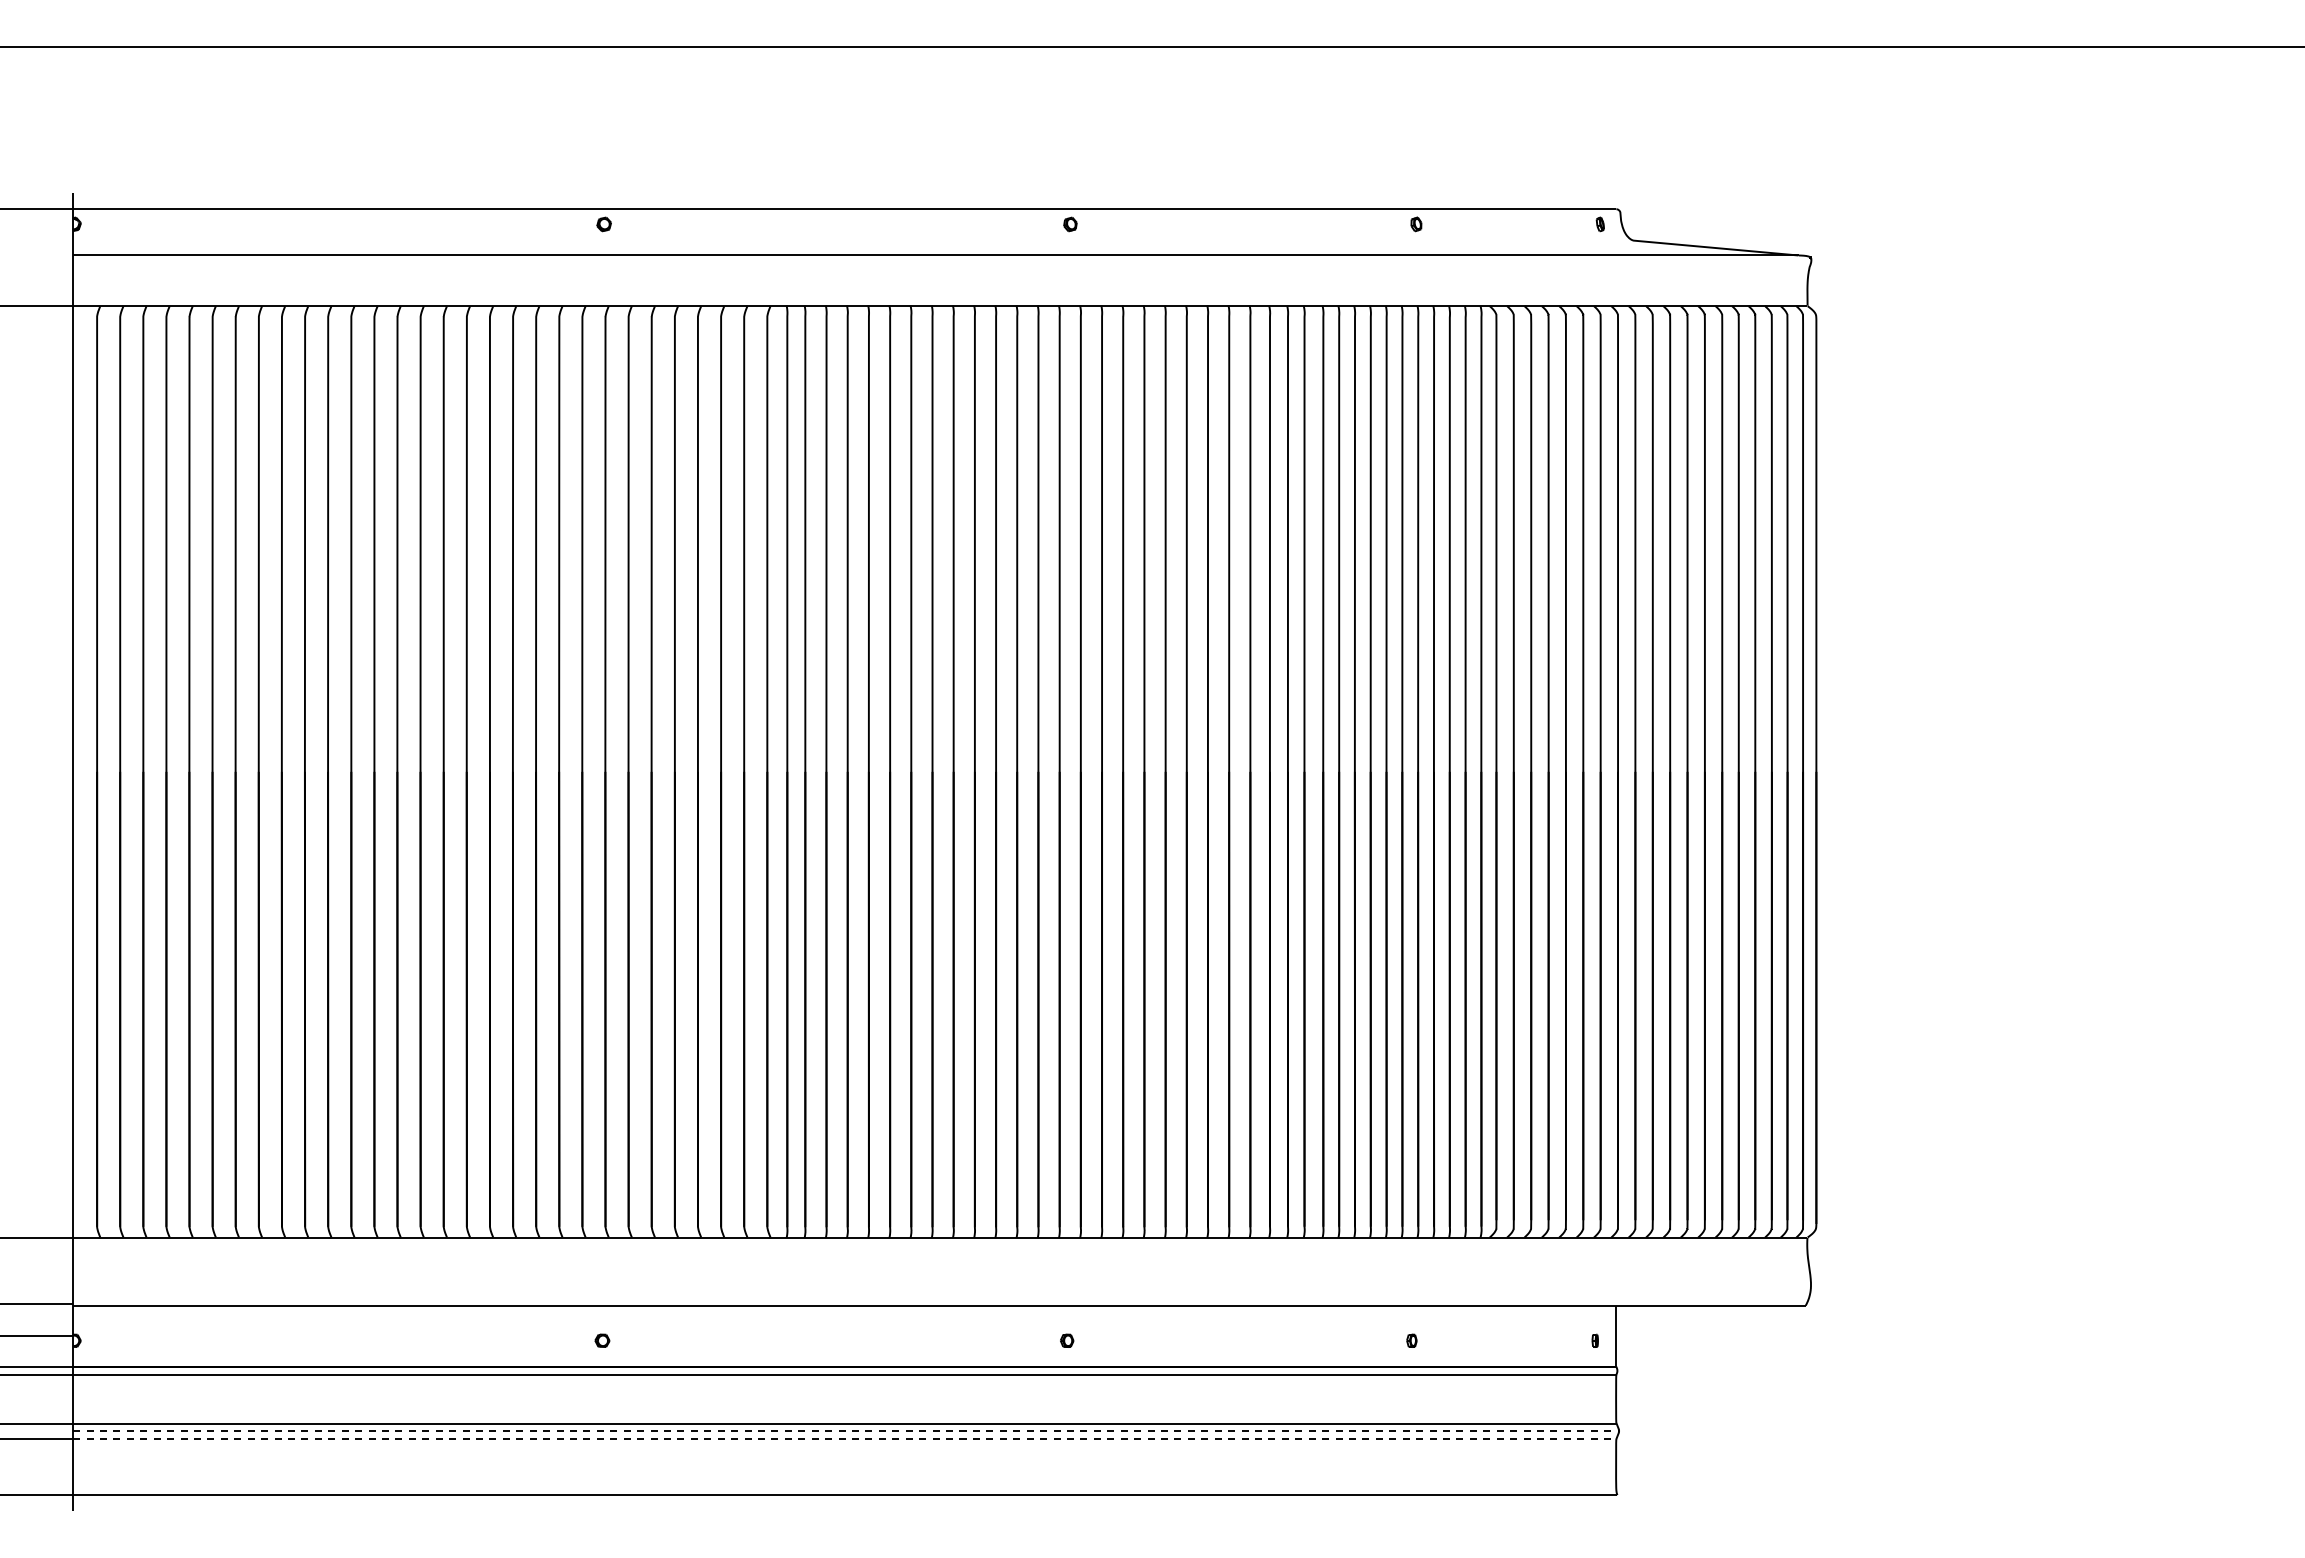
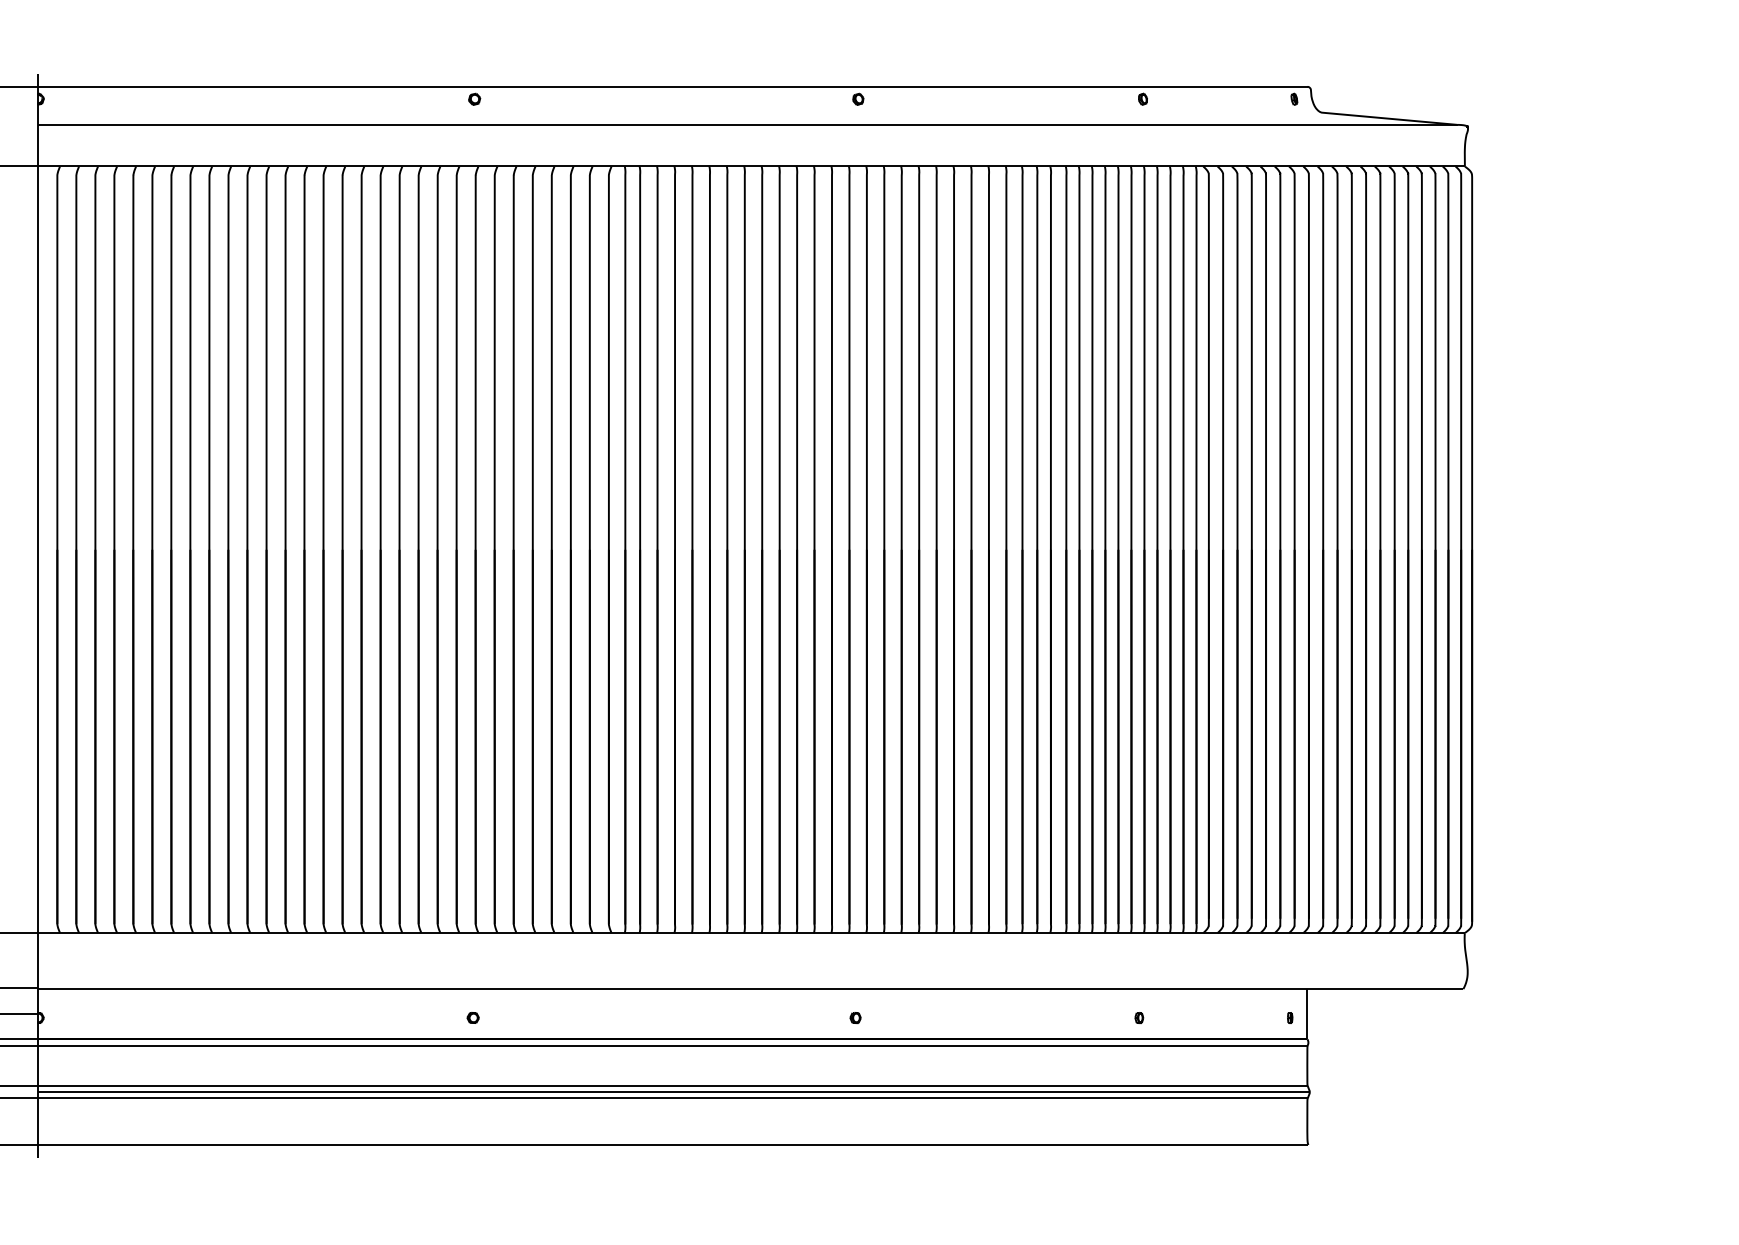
line: (846, 1431) -> (674, 1092), dashed -> solid
line: (844, 1438) -> (672, 1098), dashed -> solid

